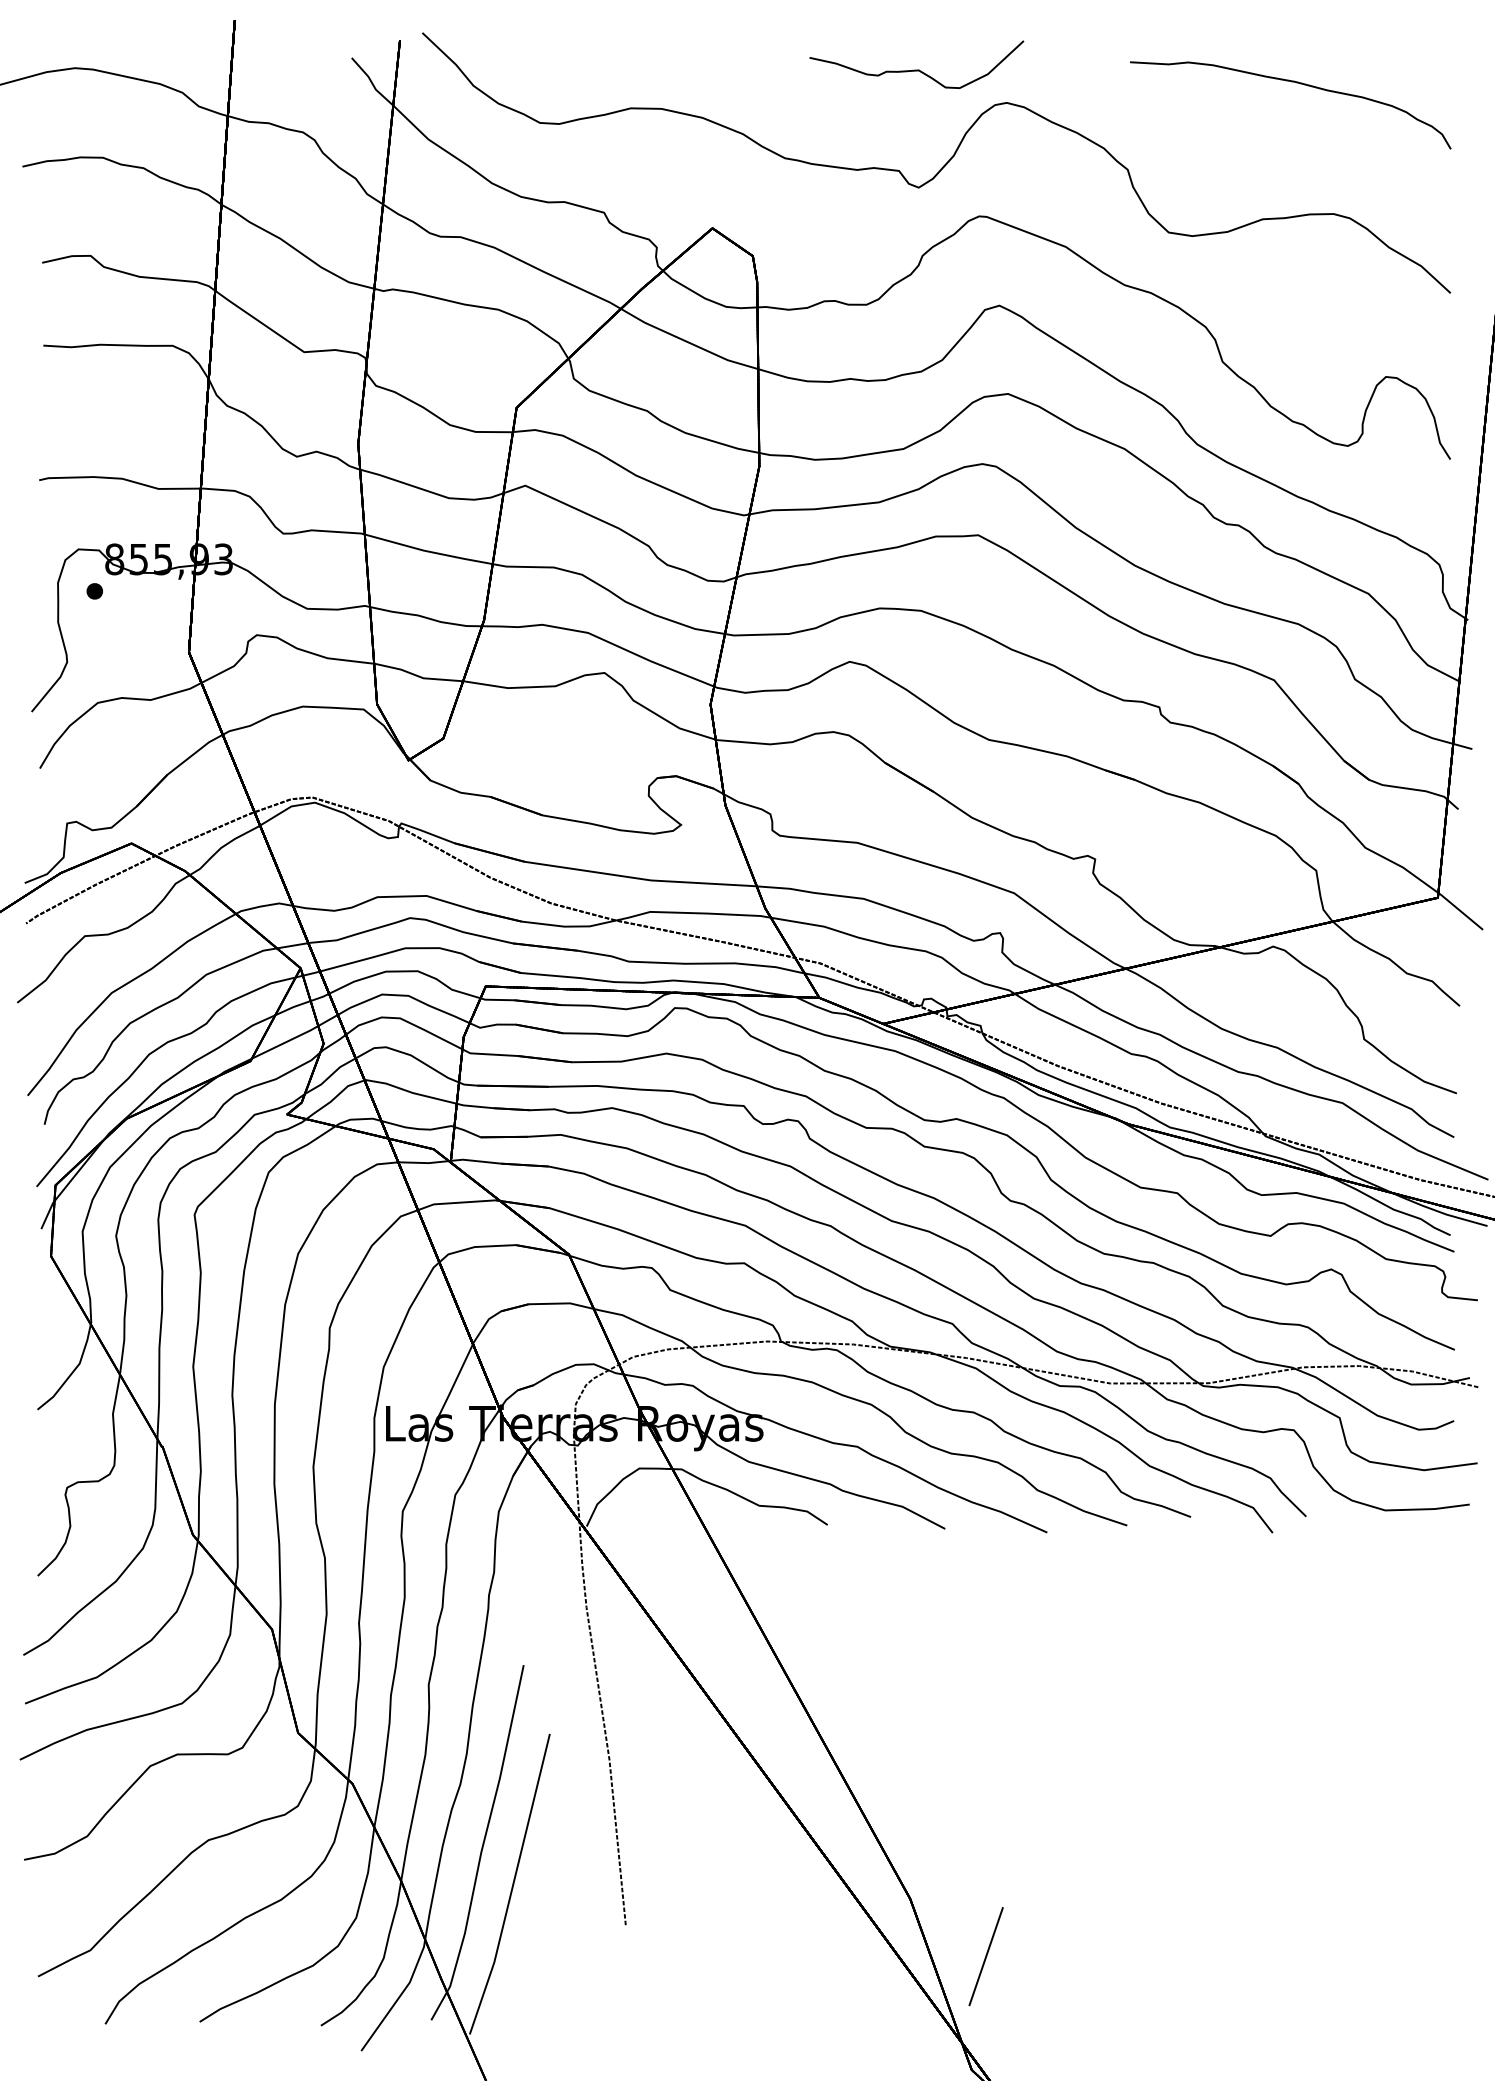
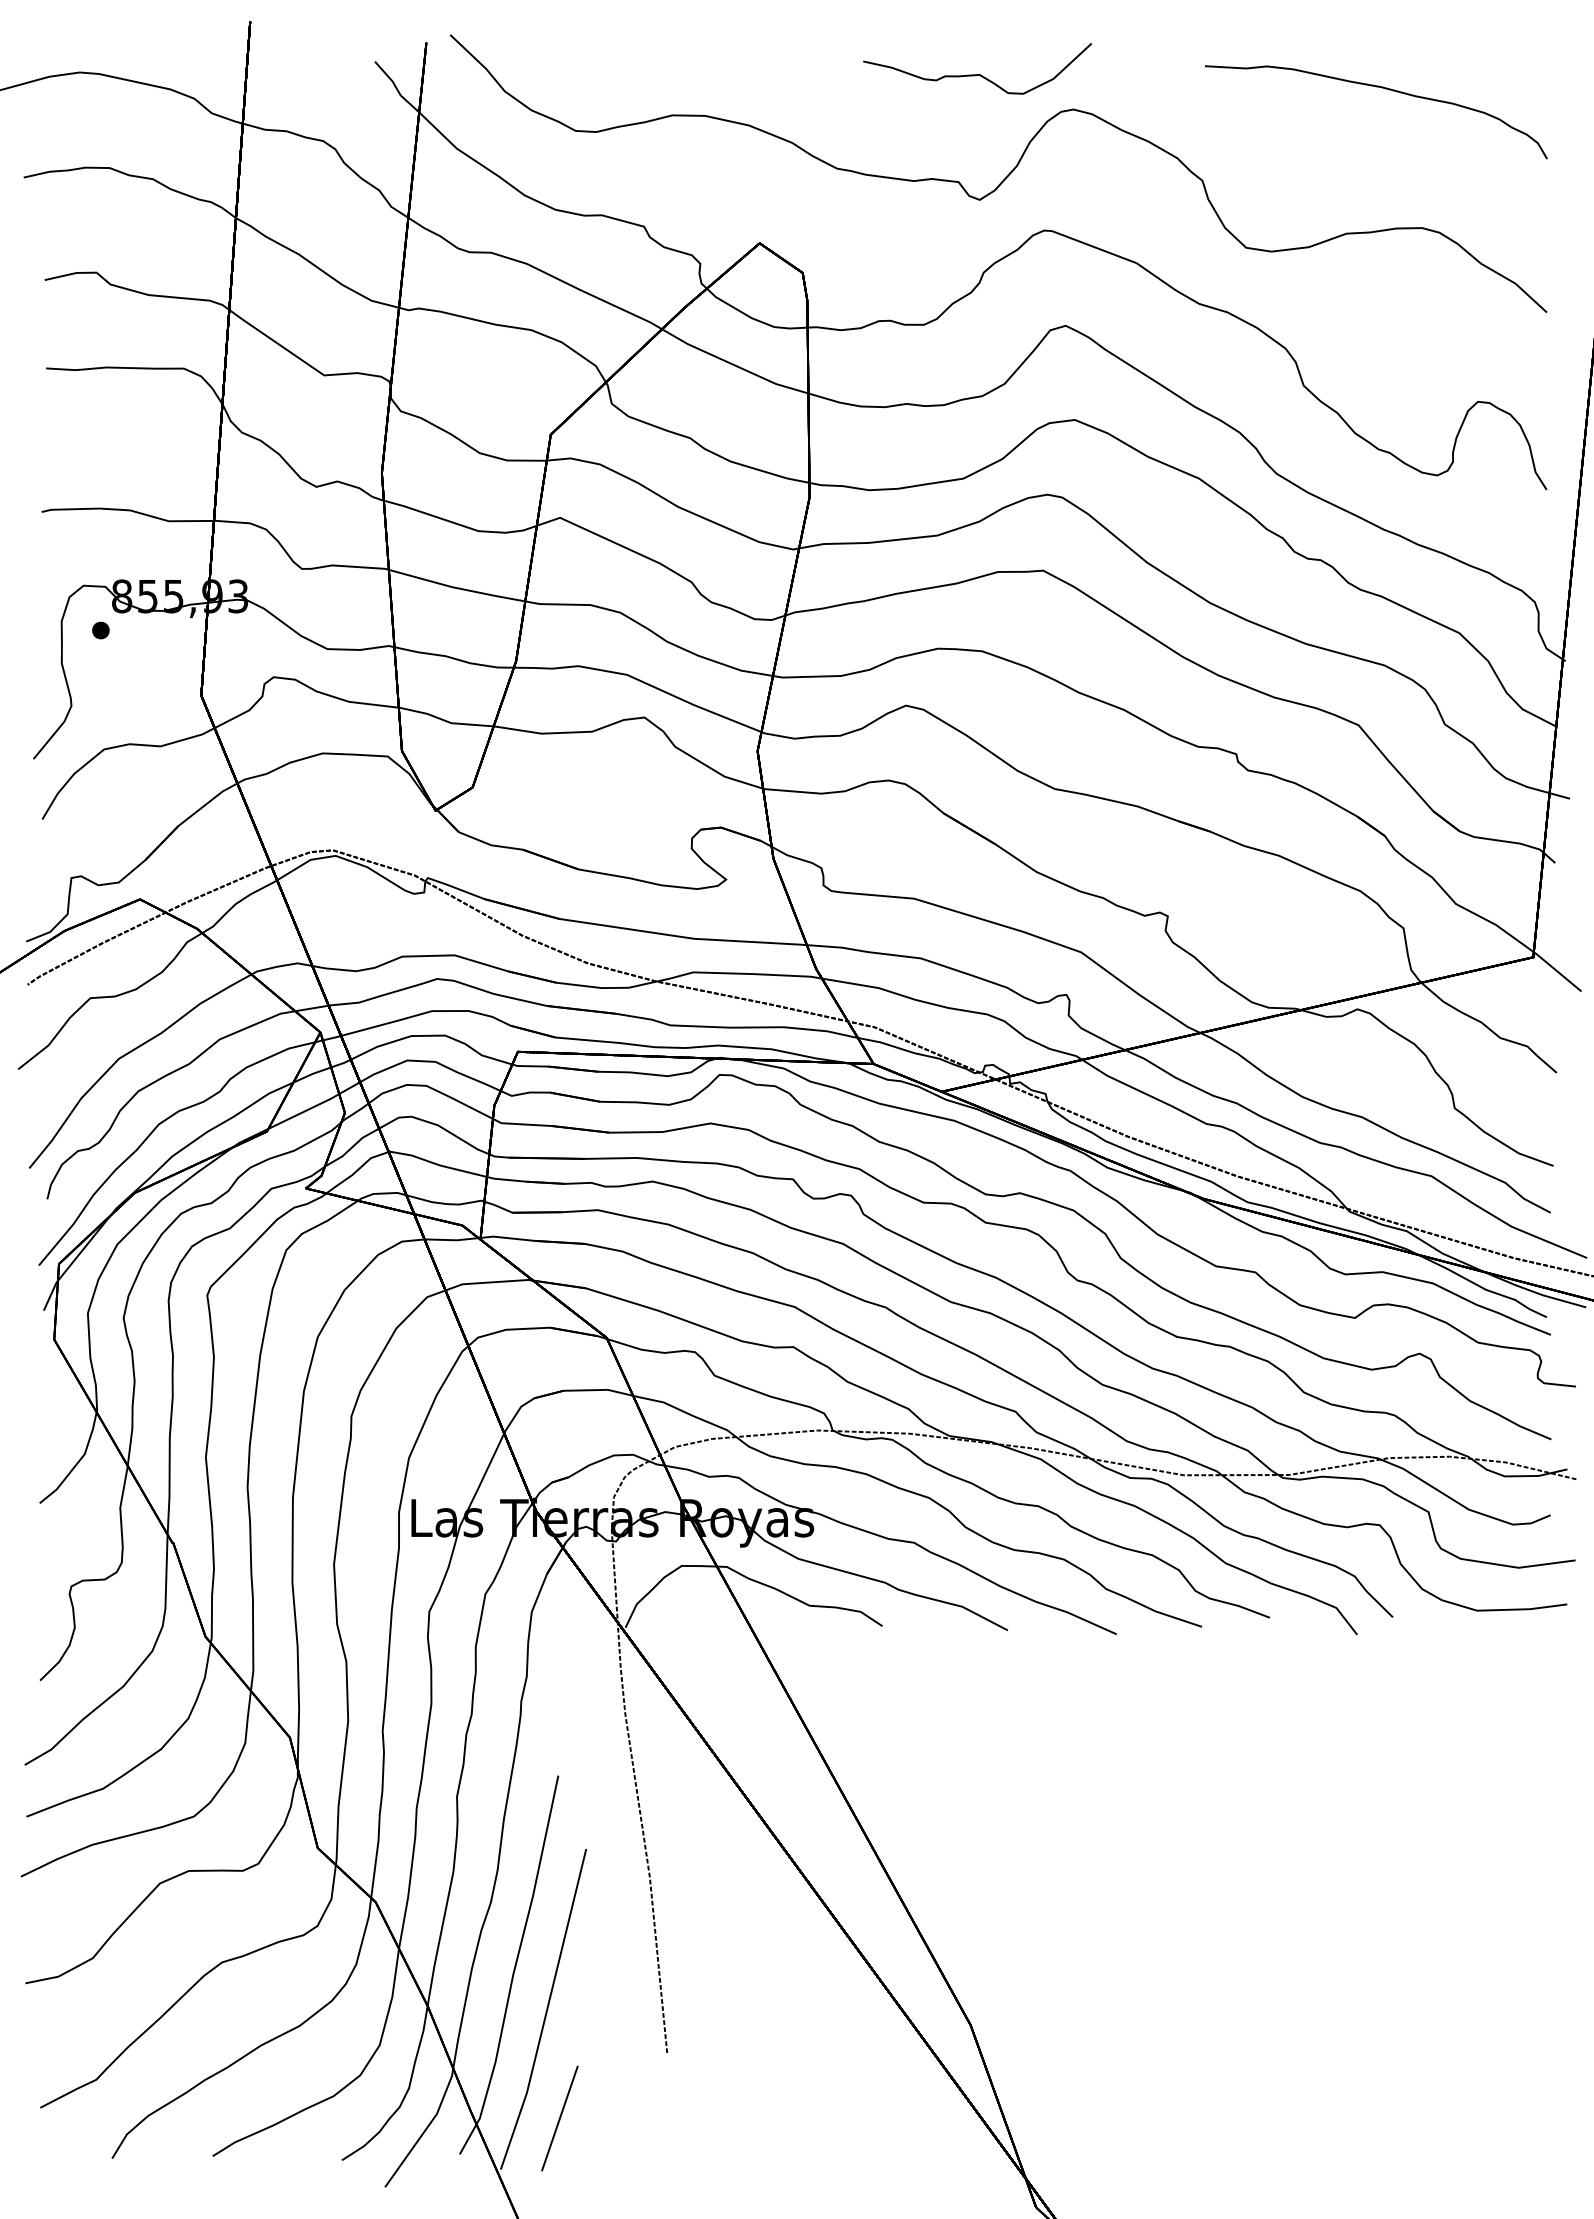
line: (985, 1956) -> (559, 2118), moved

